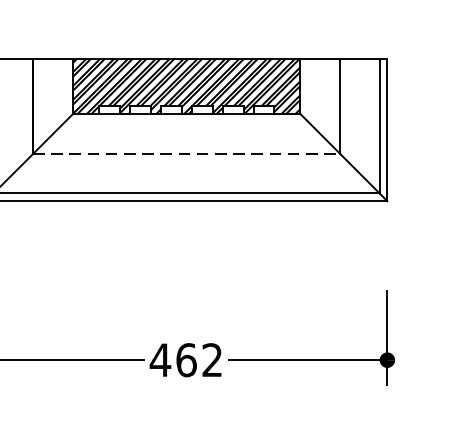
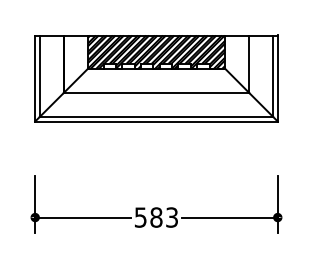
line: (186, 154) -> (156, 93), dashed -> solid
text: (184, 360) -> (155, 217), 462 -> 583

